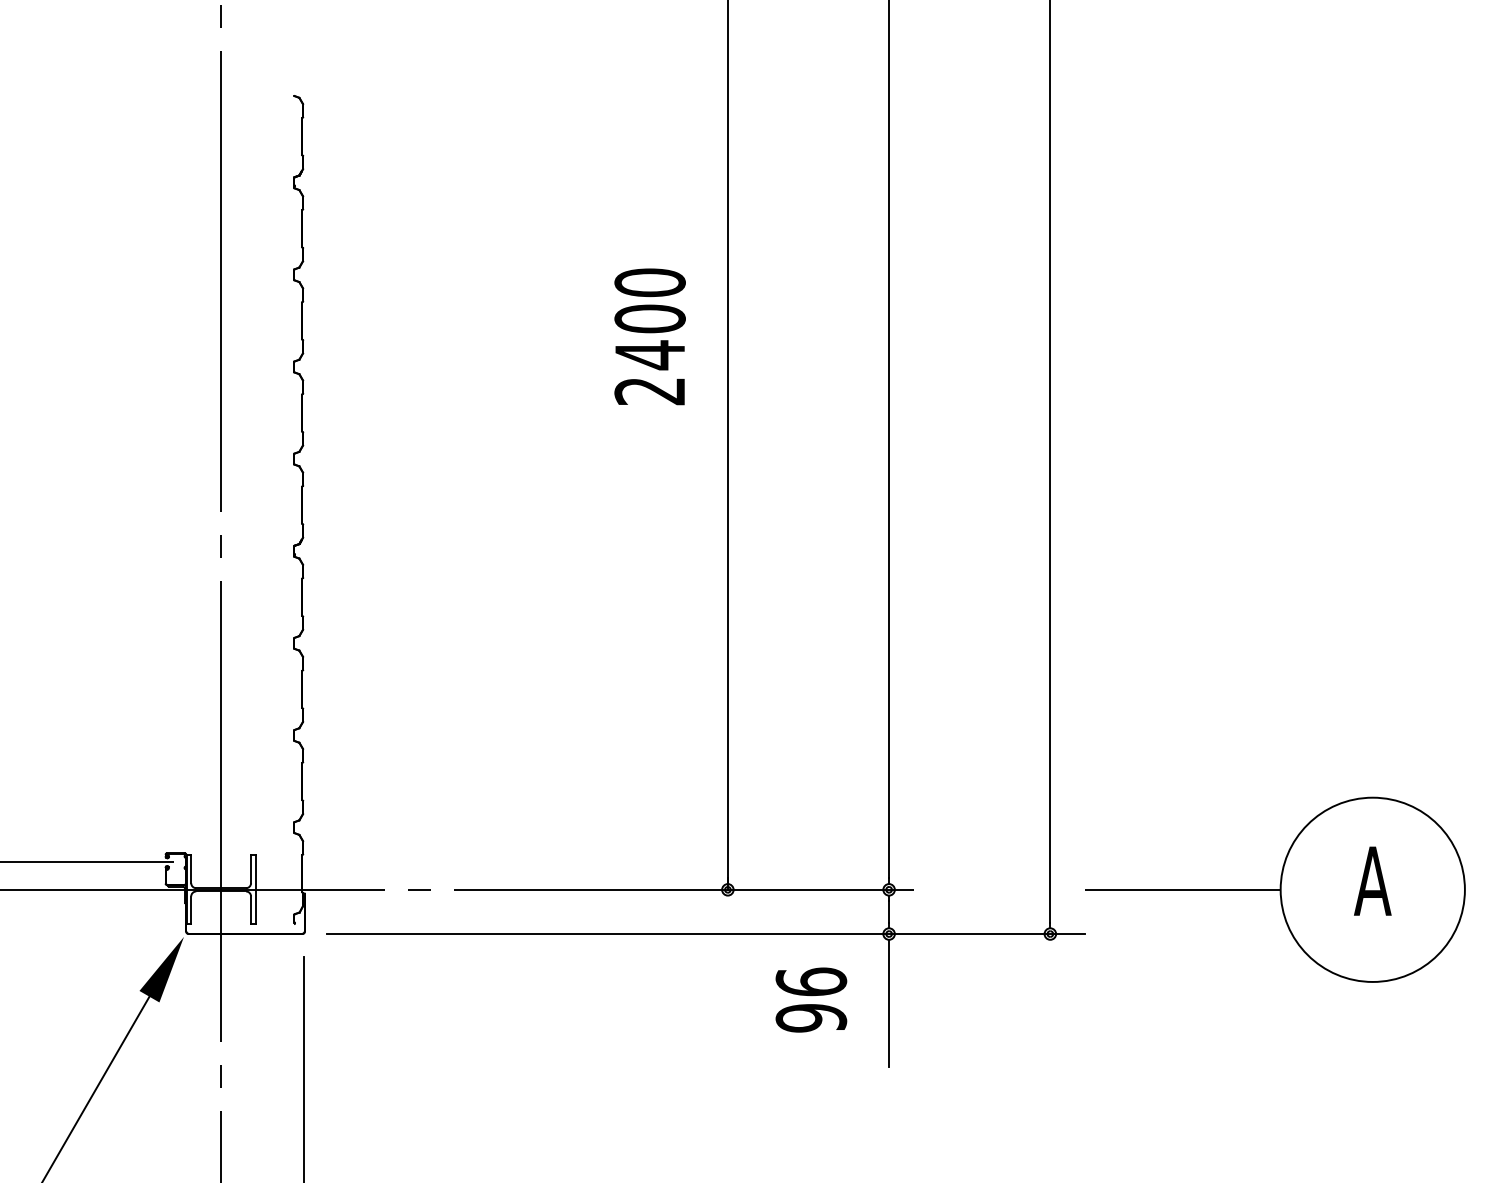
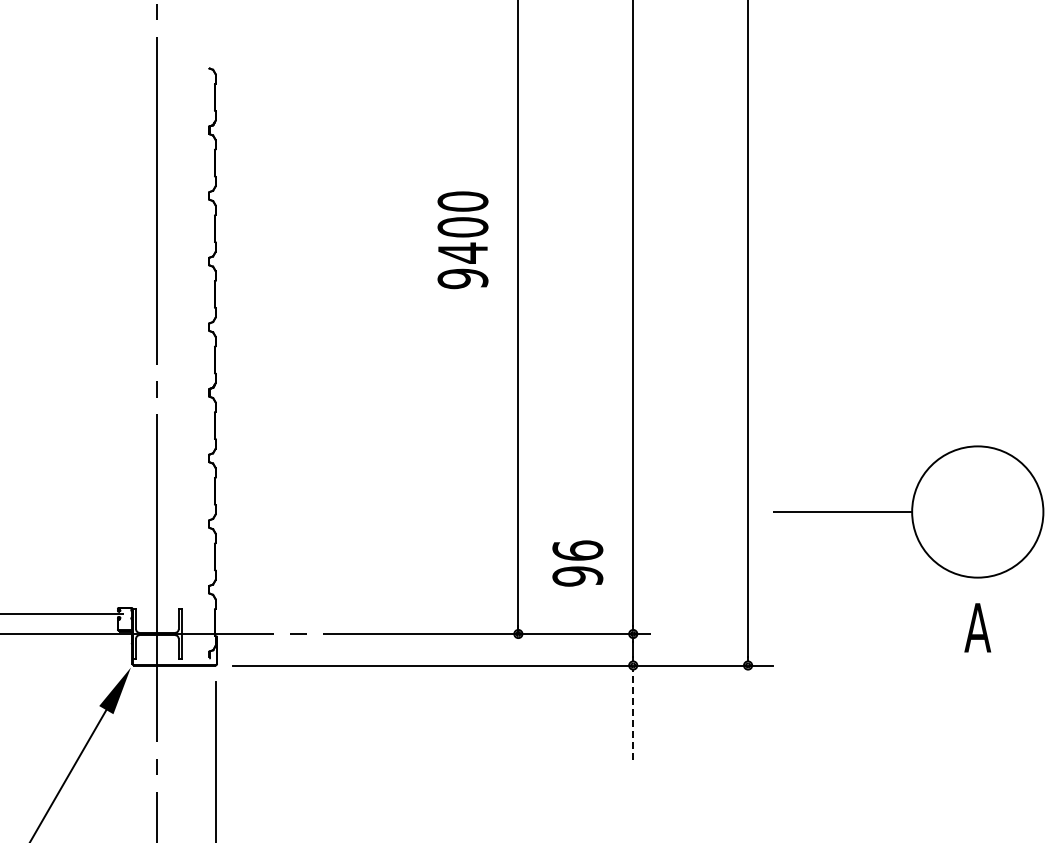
text: (649, 390) -> (462, 278), 2400 -> 9400
part: (1275, 889) -> (908, 511), moved
text: (810, 1000) -> (577, 563), moved
line: (889, 1002) -> (633, 714), solid -> dashed

